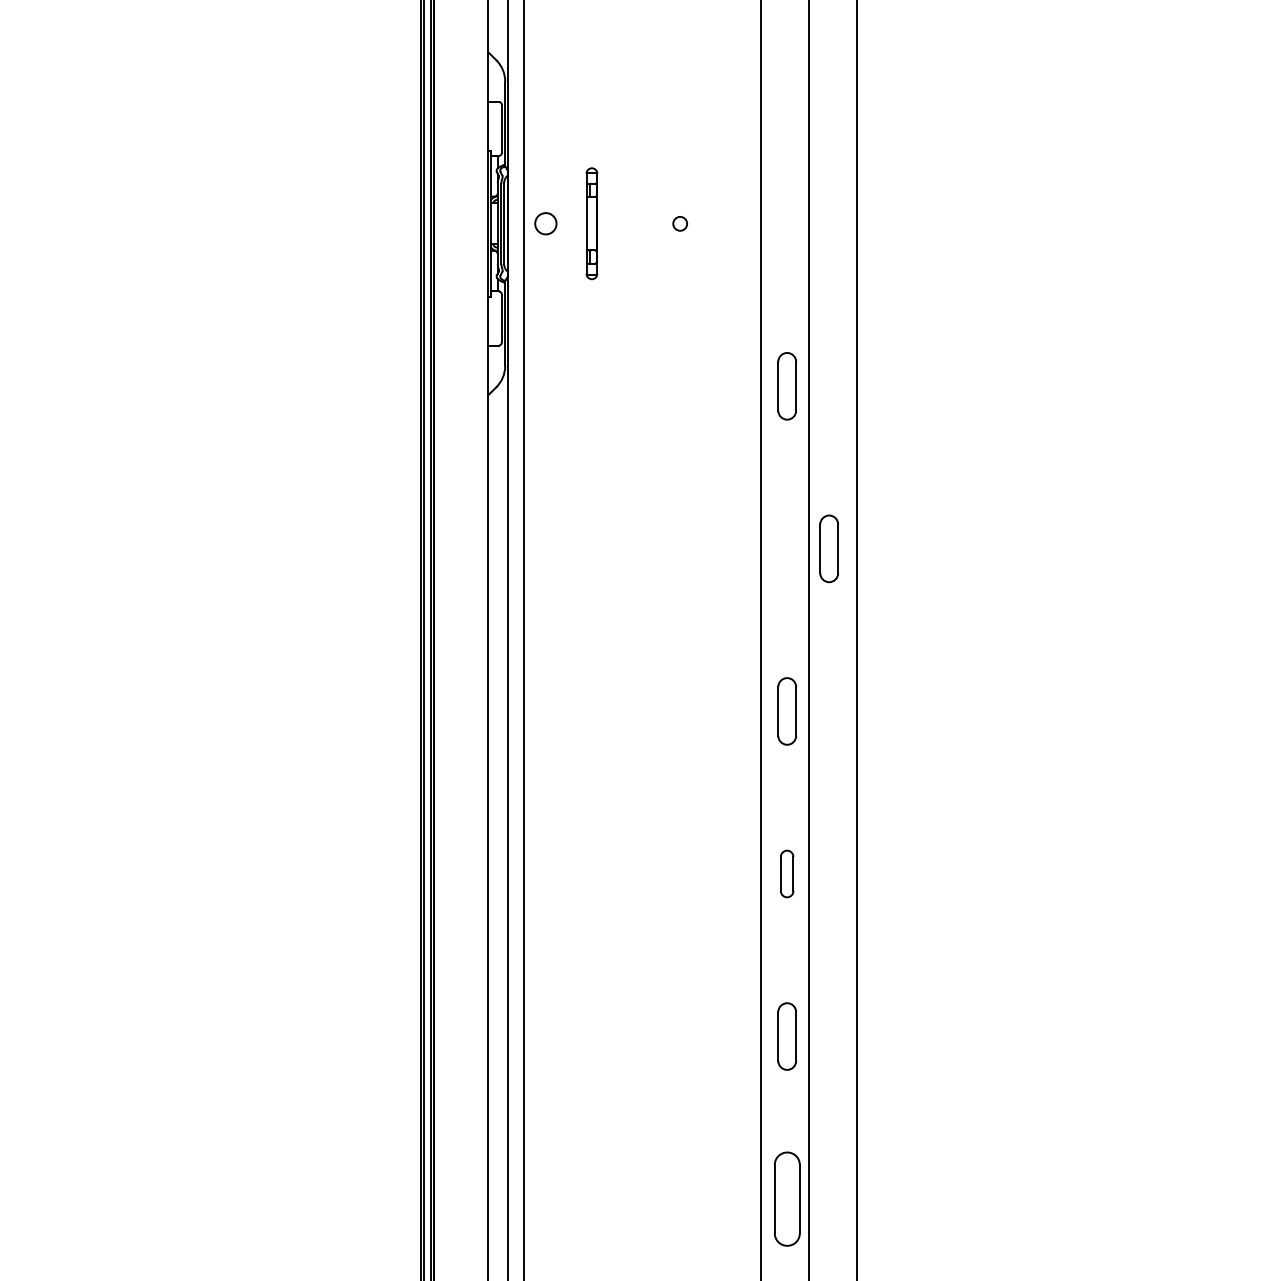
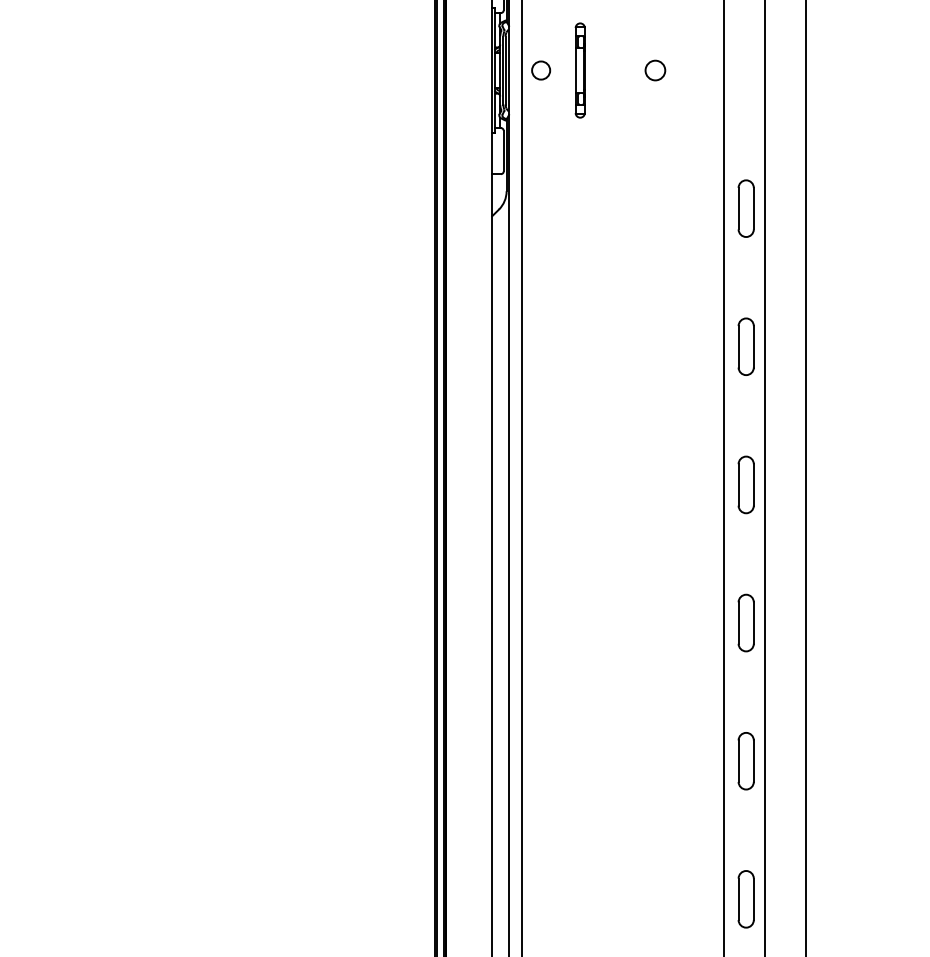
circle: (679, 223) -> (654, 70), size x1.67
part: (828, 548) -> (745, 346), moved
part: (786, 873) -> (745, 622), size x1.43
part: (786, 1198) -> (745, 898), size x0.71

